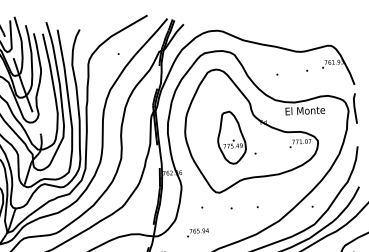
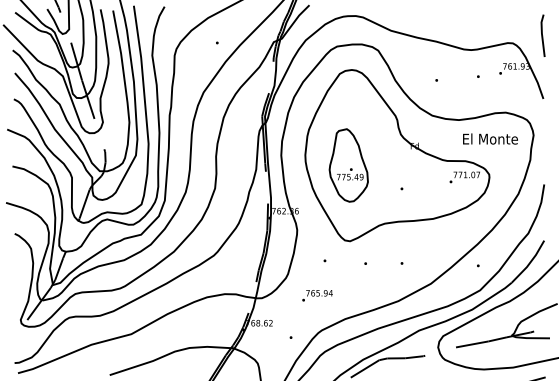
line: (354, 108) -> (542, 35), moved
text: (305, 110) -> (490, 138), moved
part: (231, 137) -> (348, 165), moved

